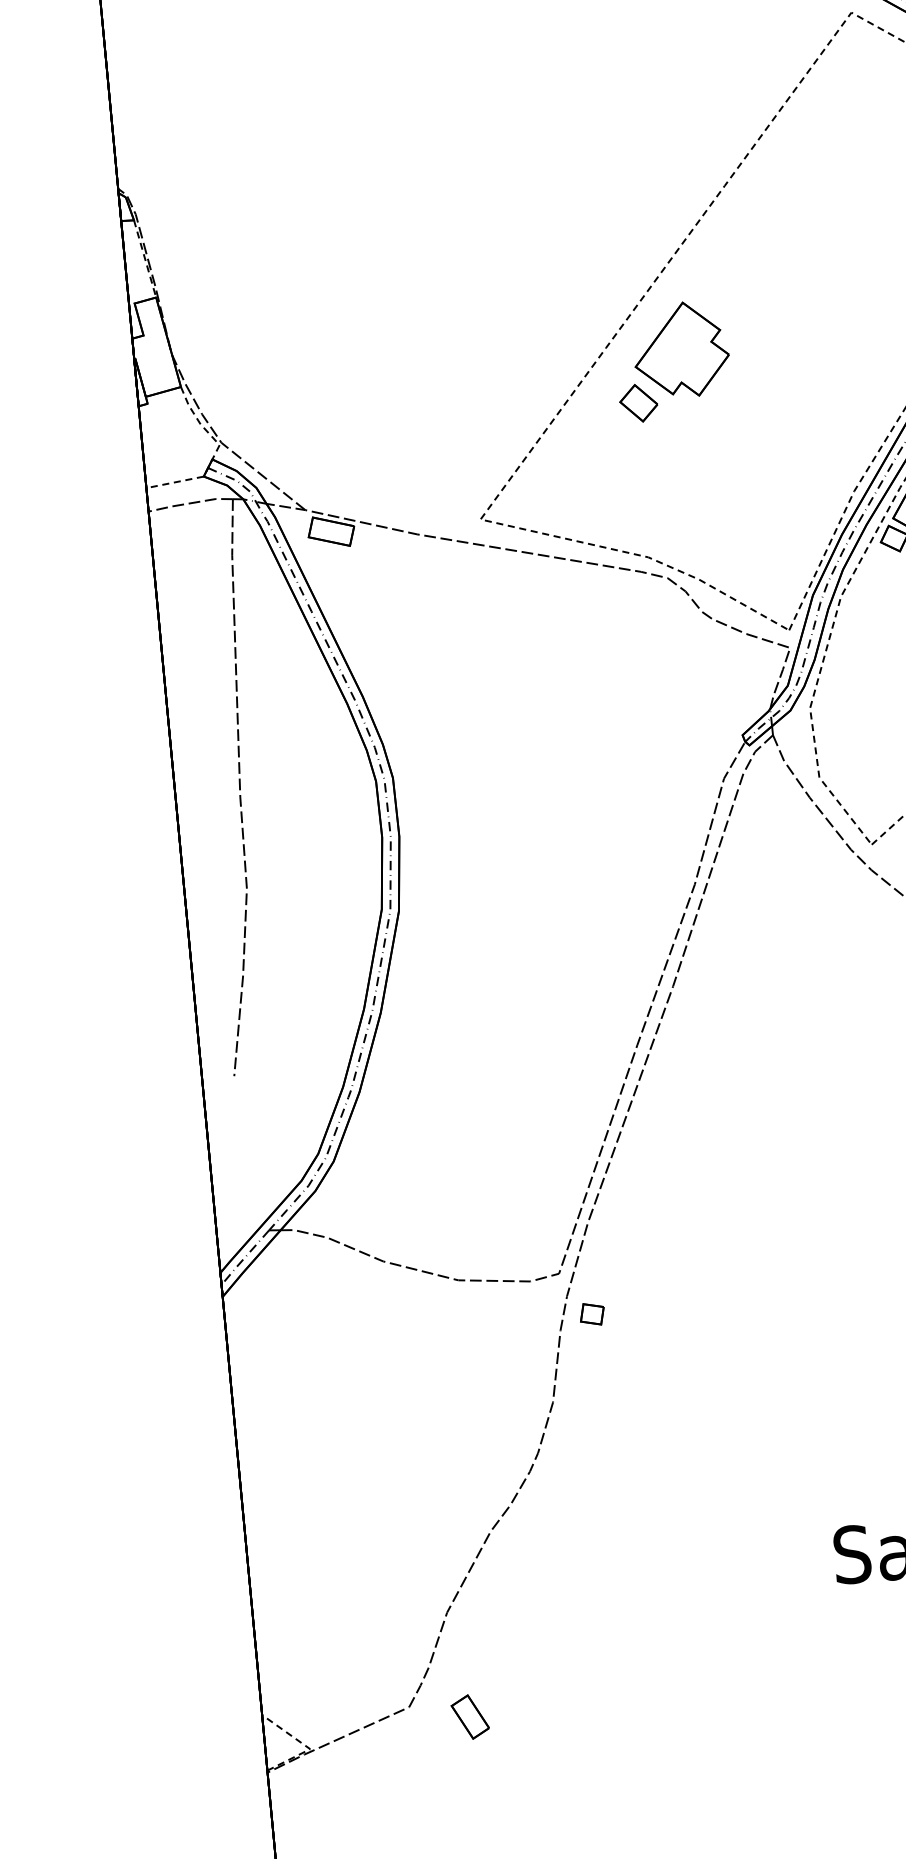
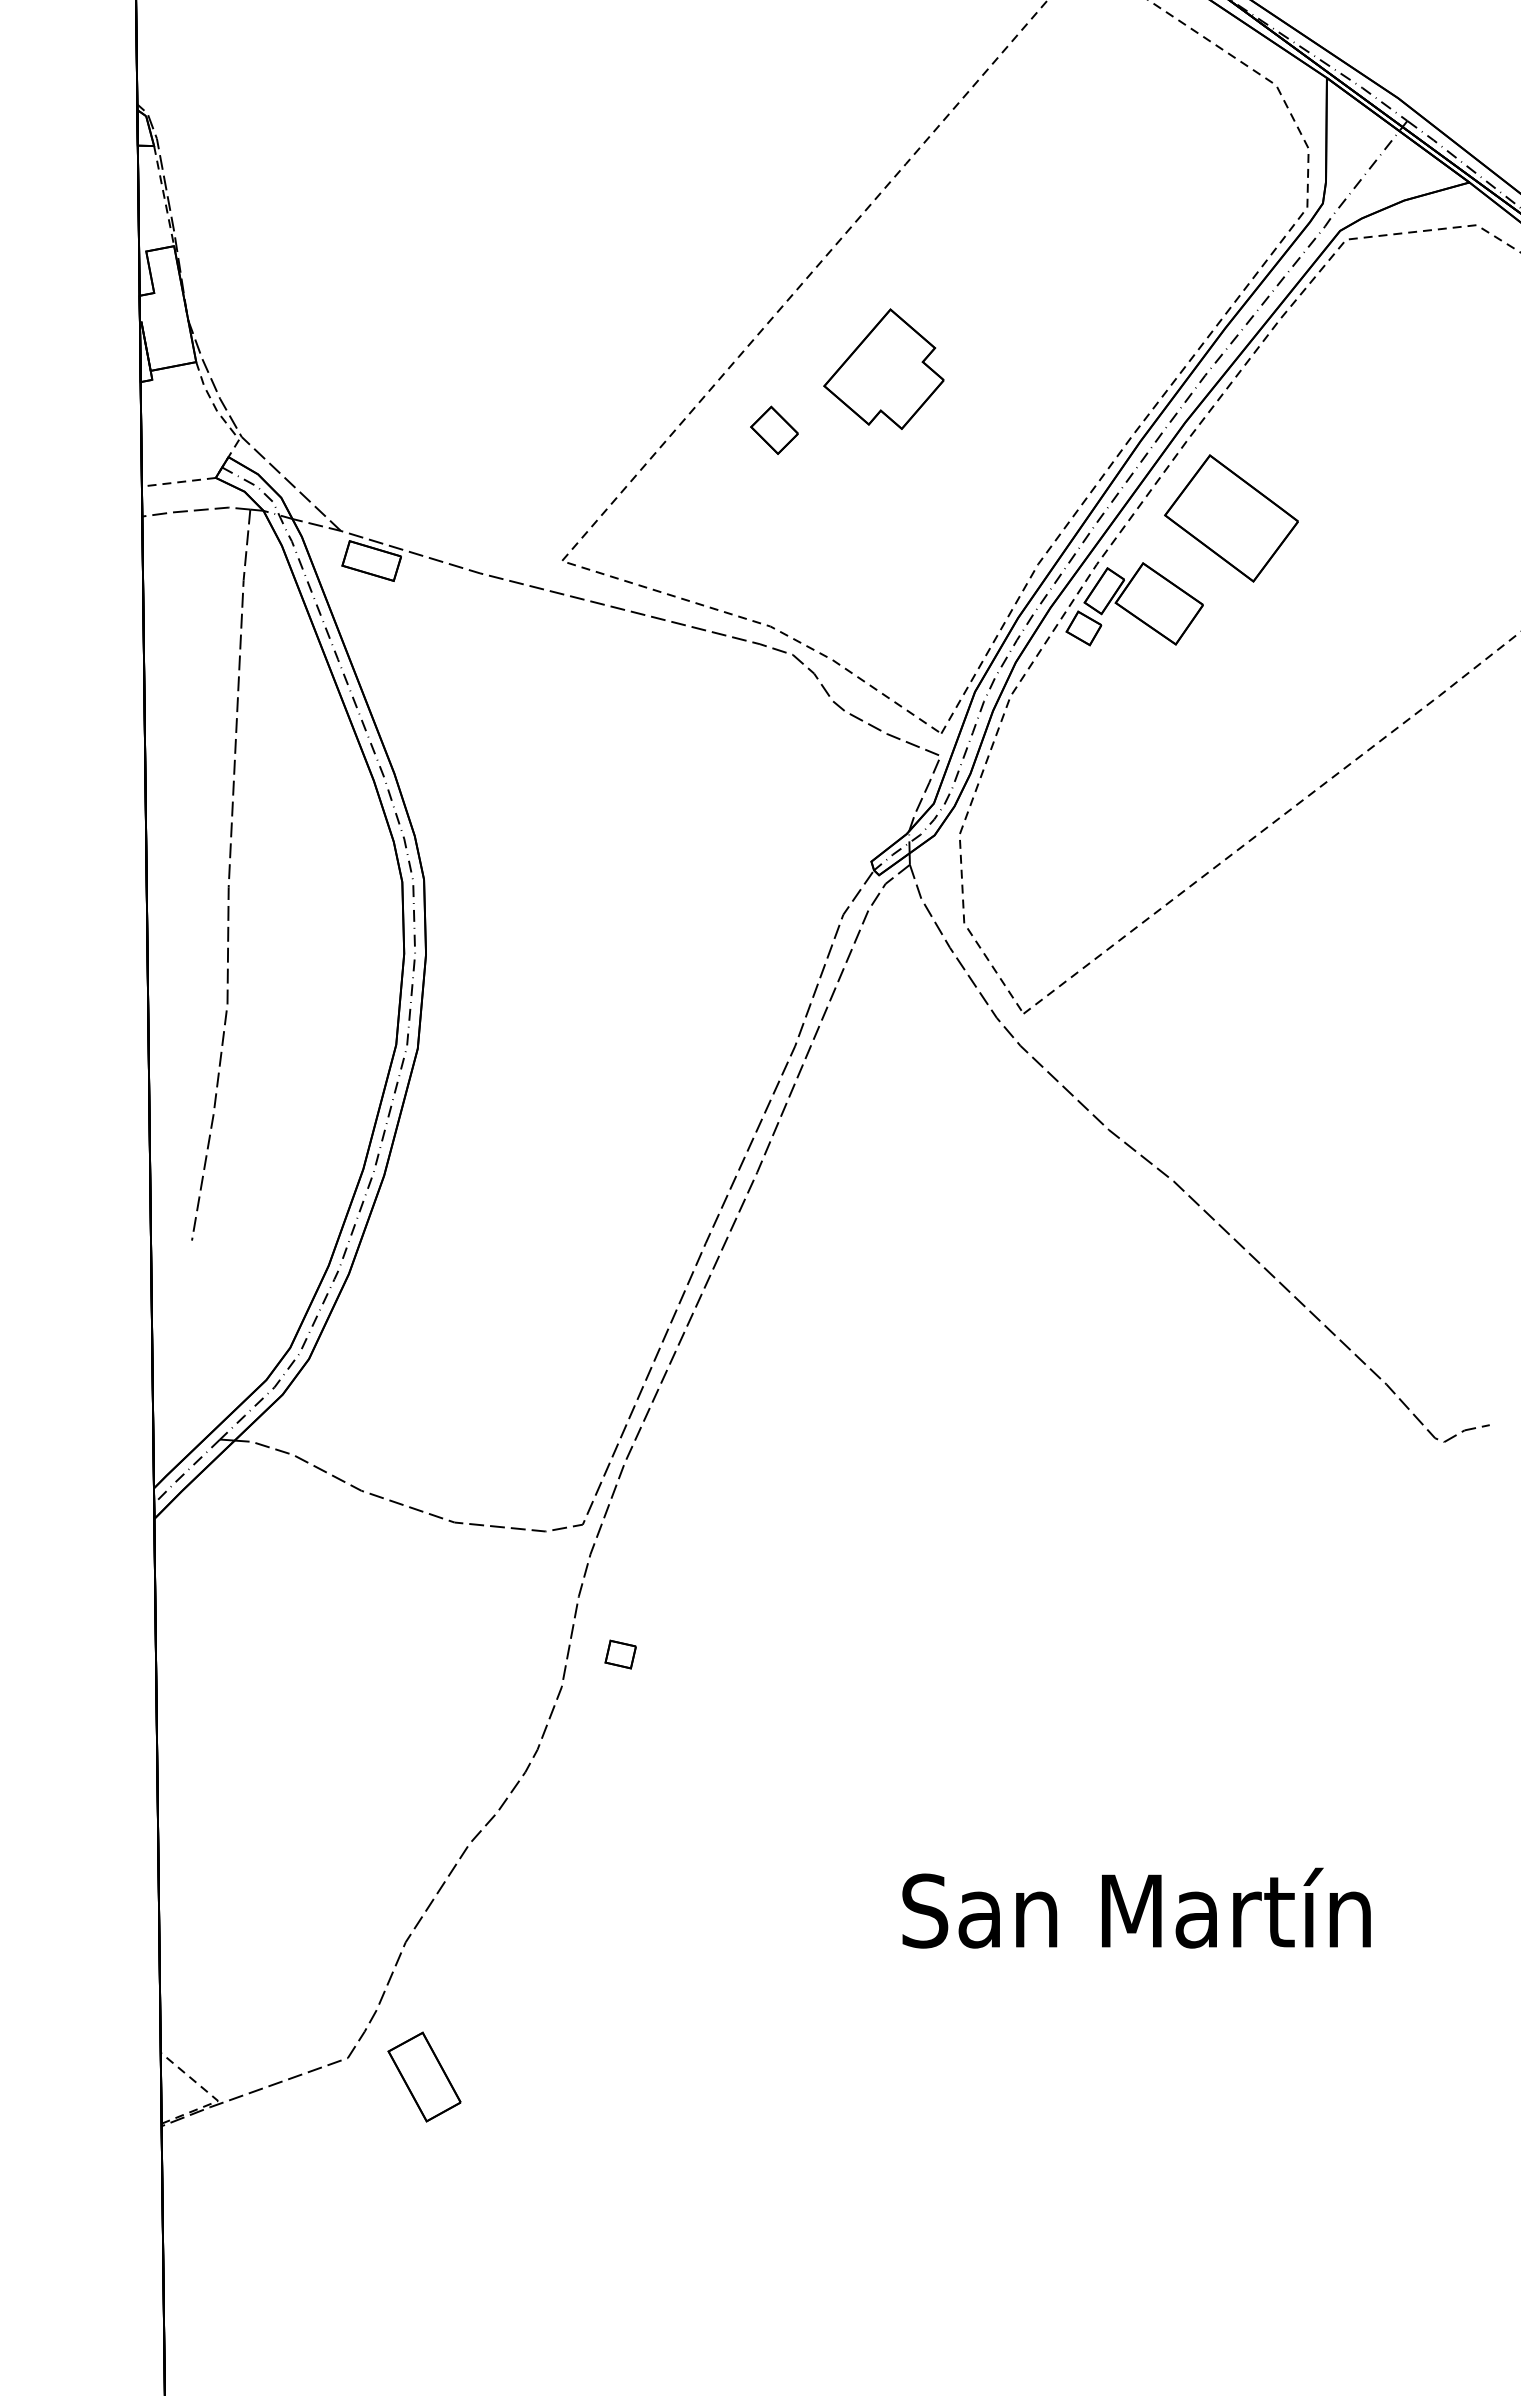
part: (680, 349) -> (883, 368), moved
part: (592, 1314) -> (620, 1654), moved
part: (469, 1716) -> (423, 2076), size x1.6

